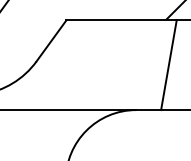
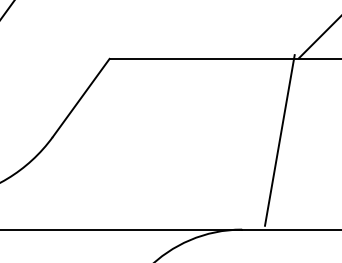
line: (168, 65) -> (279, 140), moved

